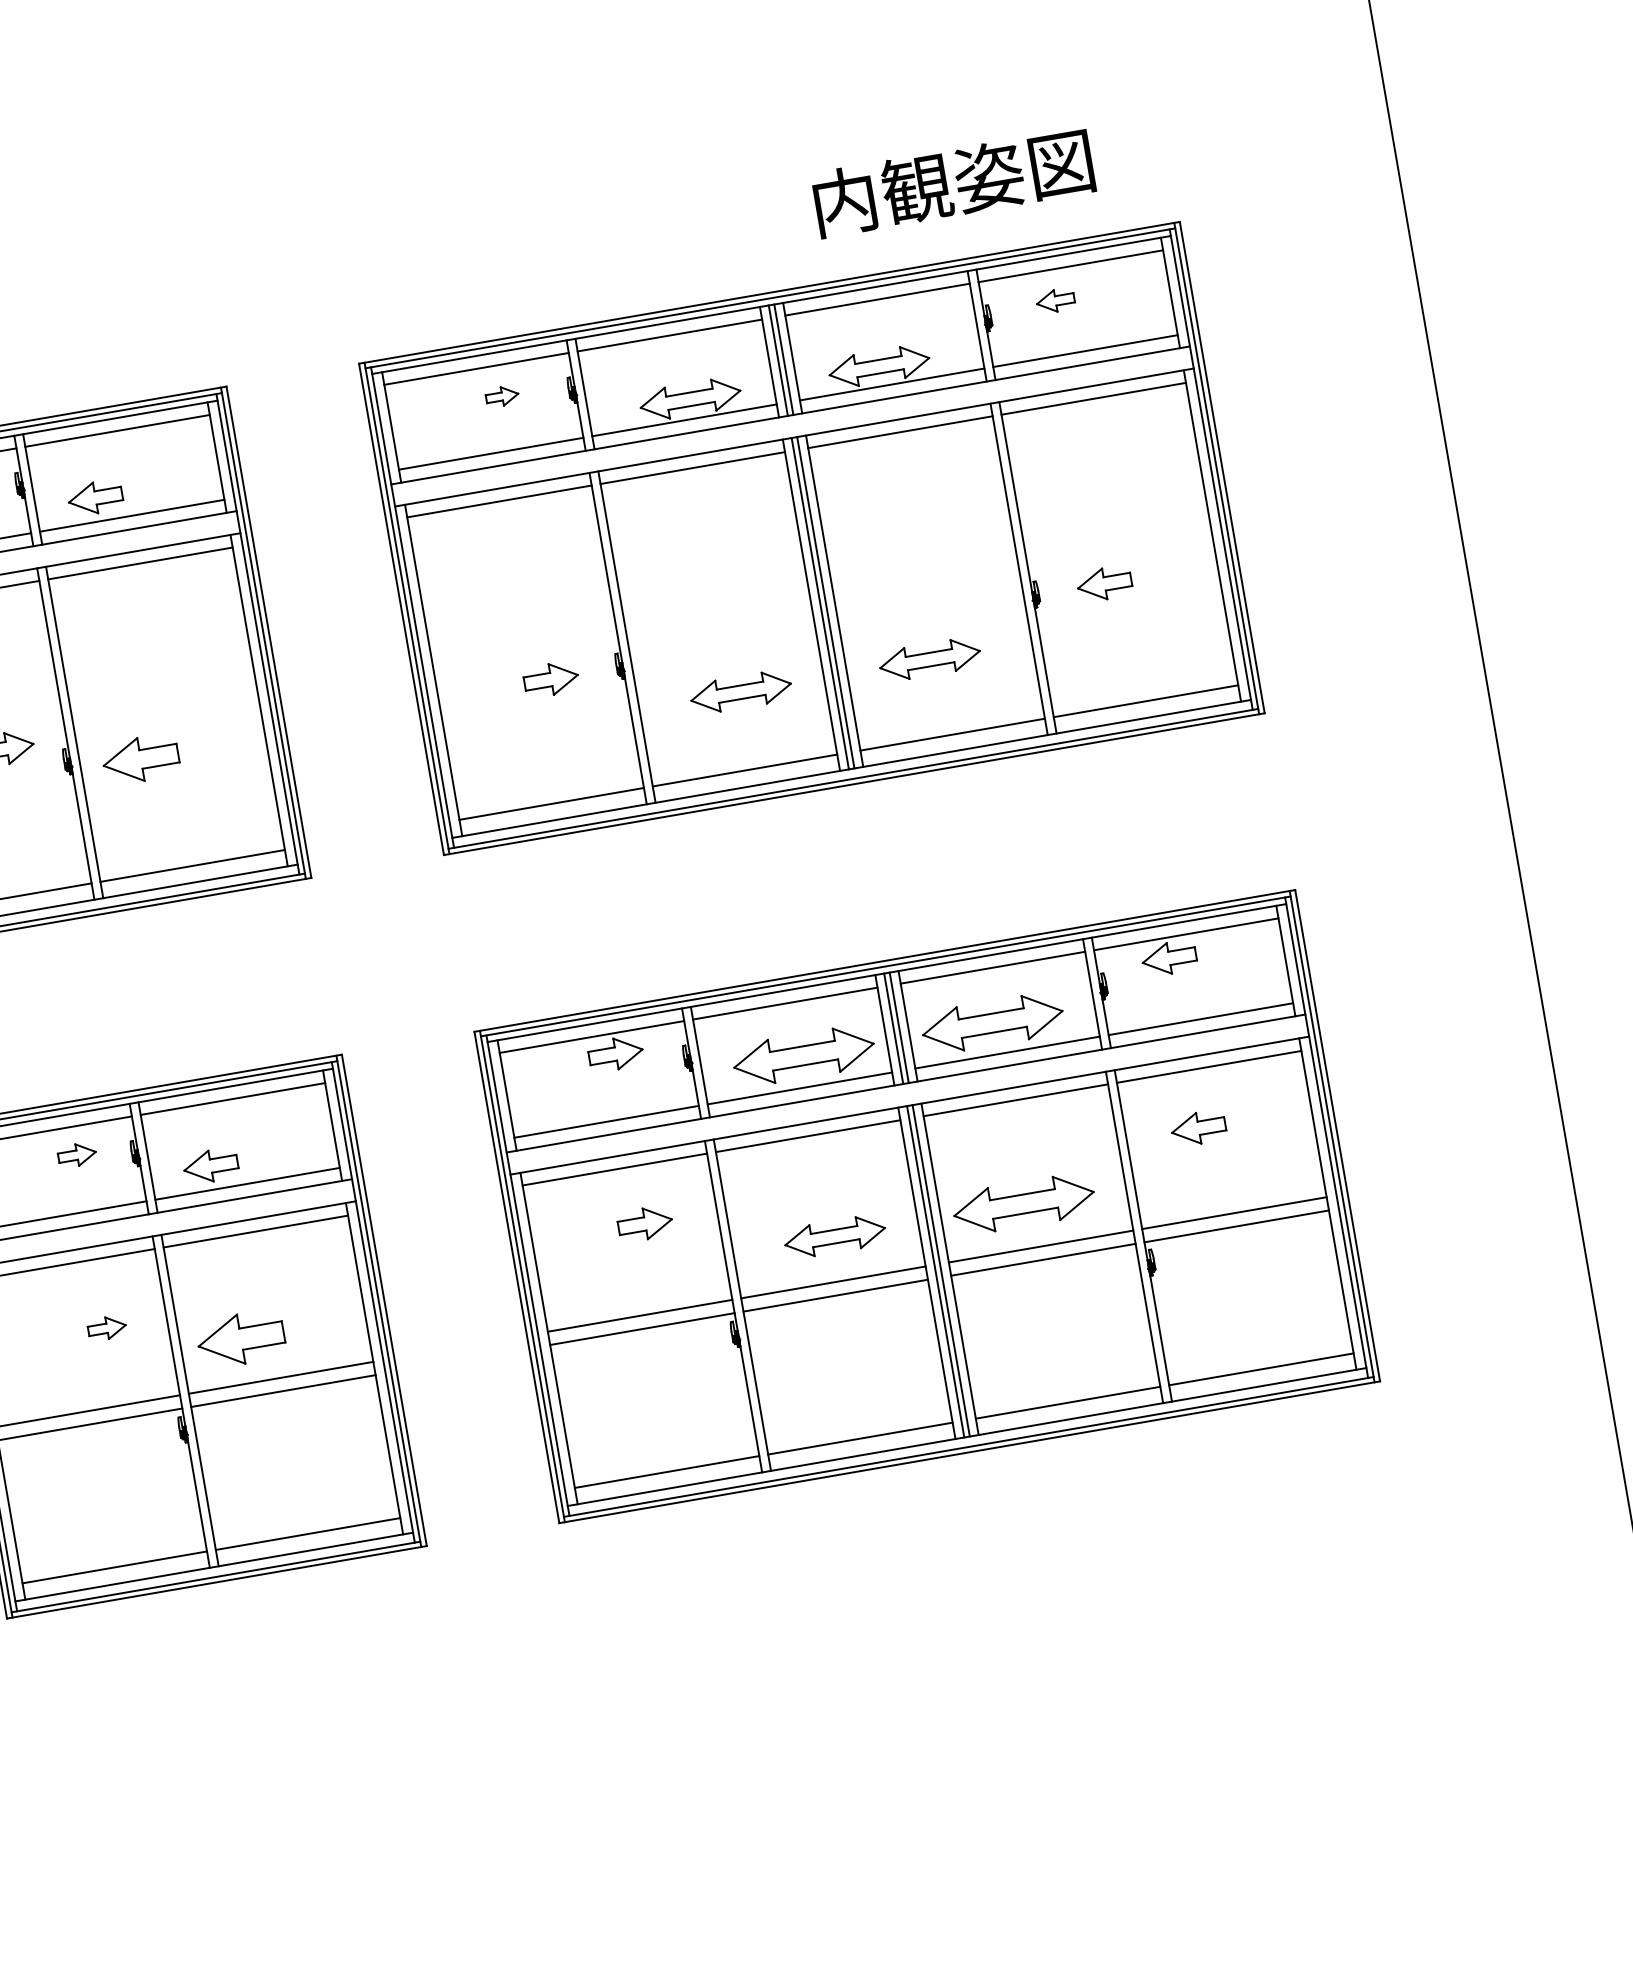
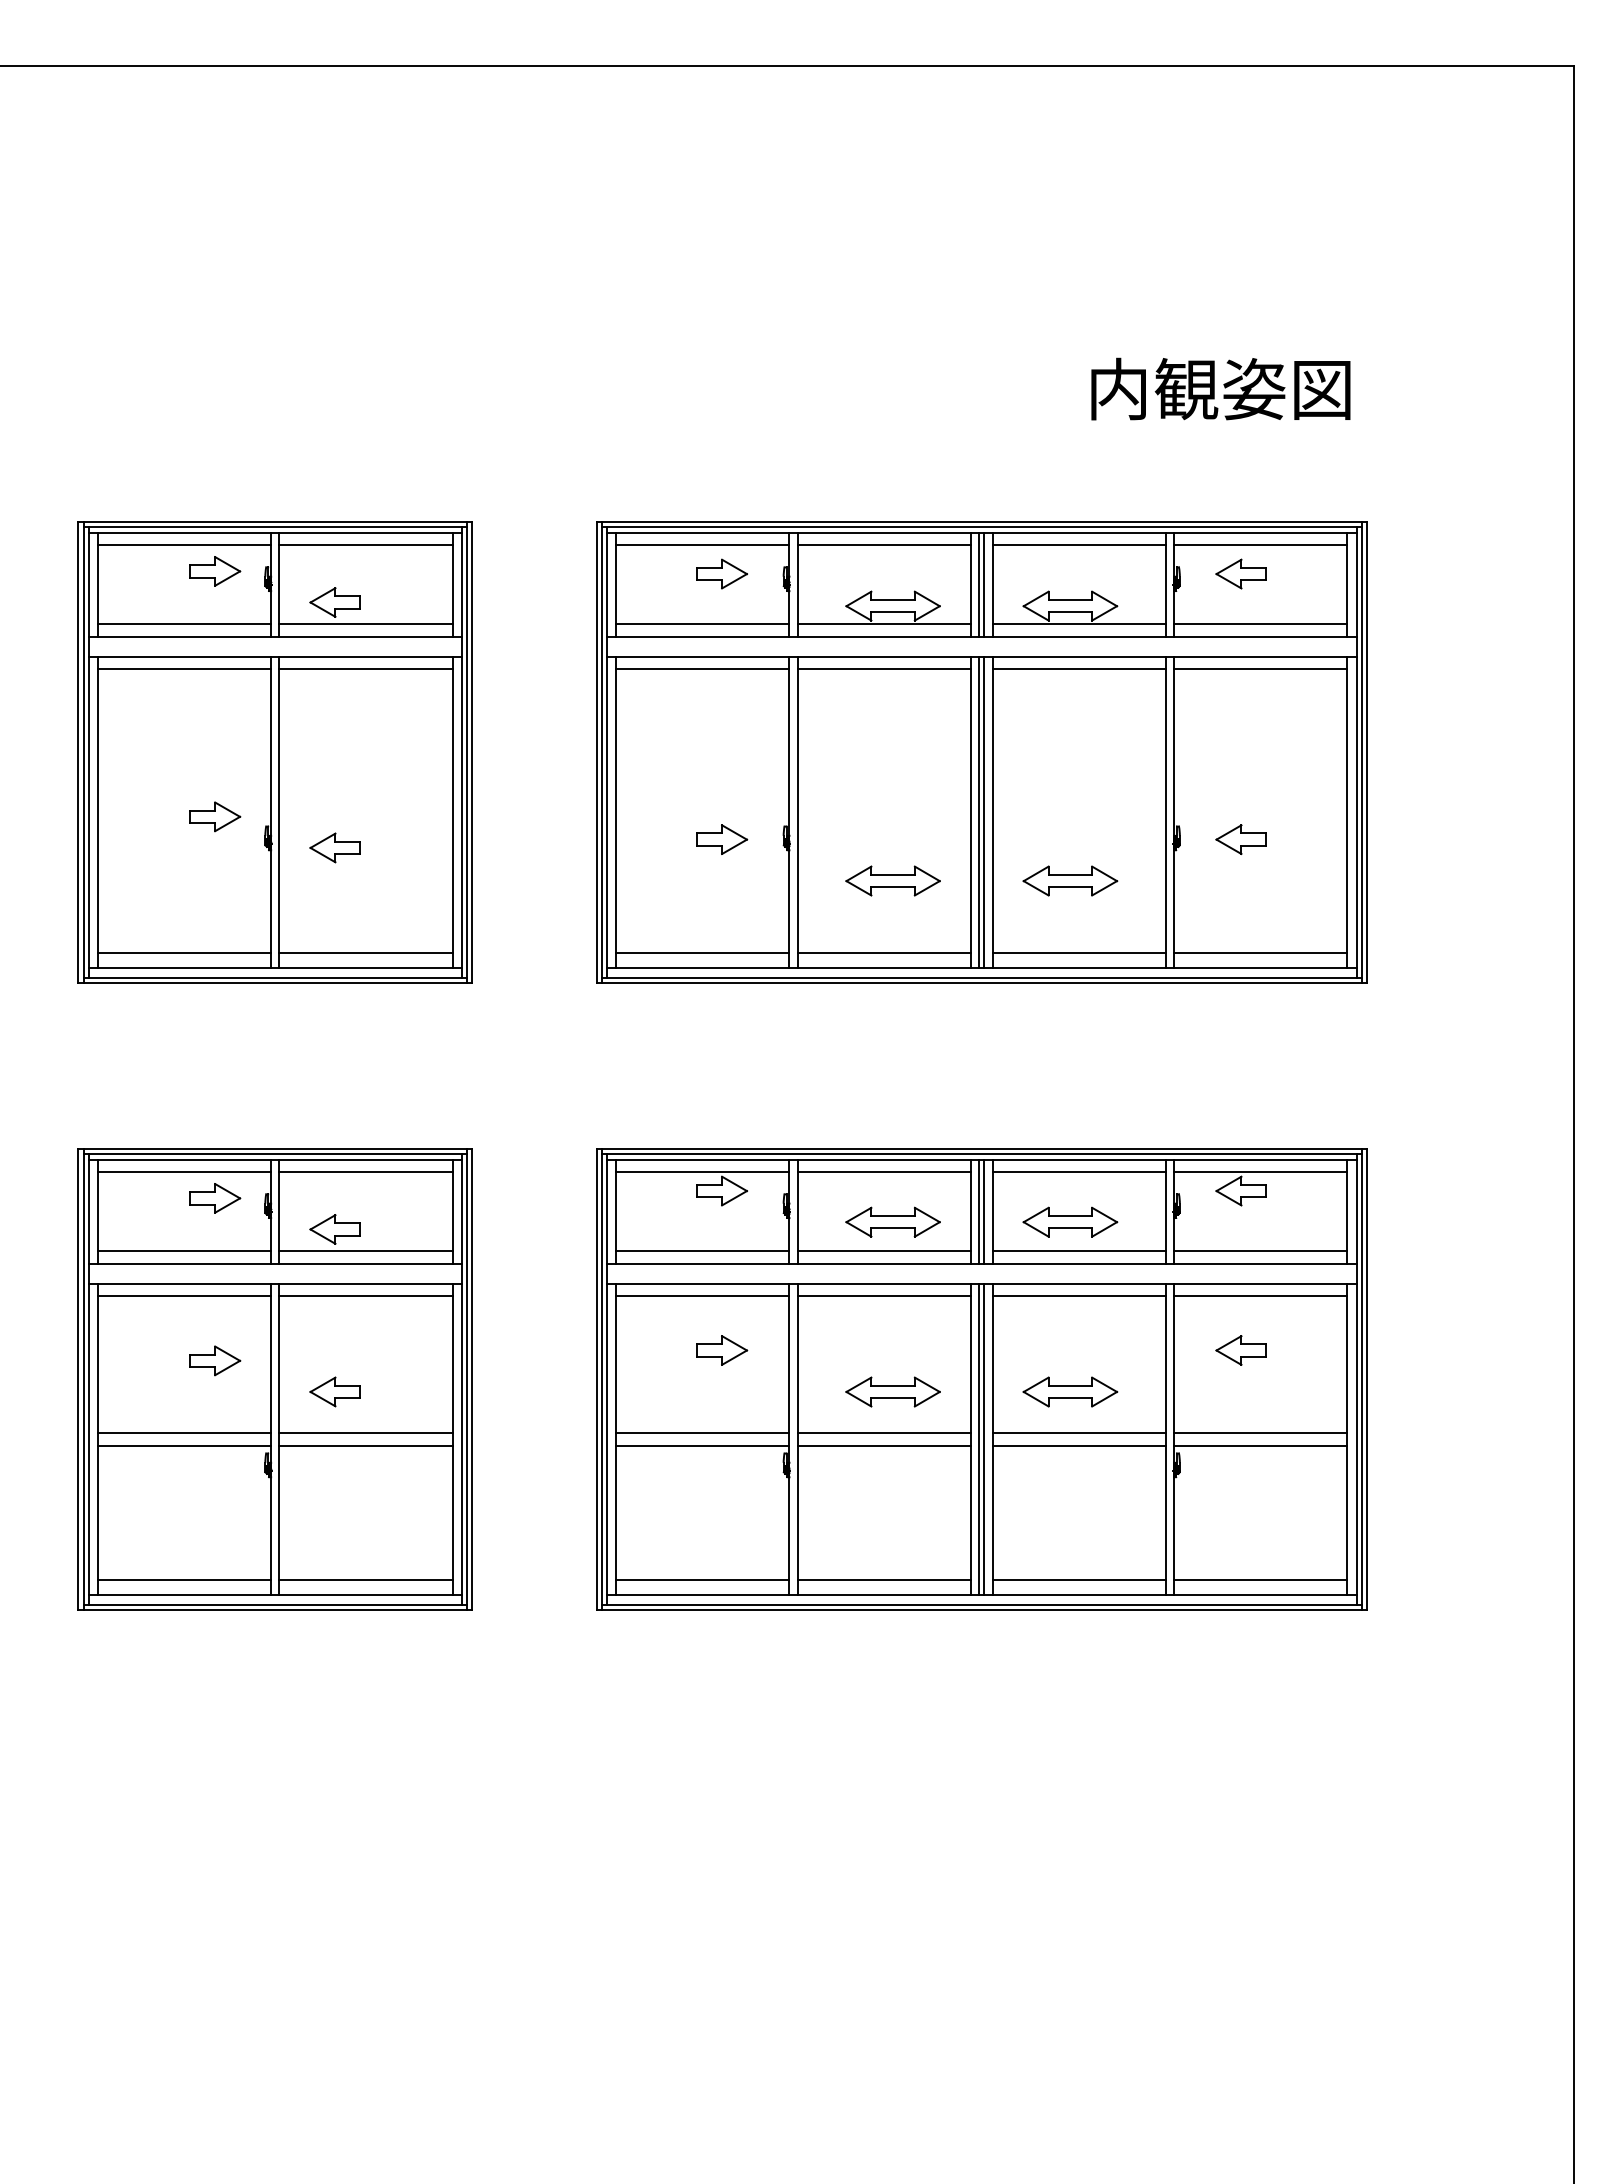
text: (953, 181) -> (1220, 388), moved
part: (1054, 300) -> (1240, 573), size x1.43
part: (501, 396) -> (721, 573), size x1.67
part: (139, 759) -> (334, 847), size x0.71
part: (992, 1022) -> (1070, 1221), size x0.71
part: (803, 1055) -> (892, 1221), size x0.71
part: (77, 1155) -> (215, 1198), size x1.43
part: (1024, 1203) -> (1070, 1391), size x0.71
part: (107, 1327) -> (215, 1360), size x1.43
part: (239, 1338) -> (334, 1391), size x0.62

